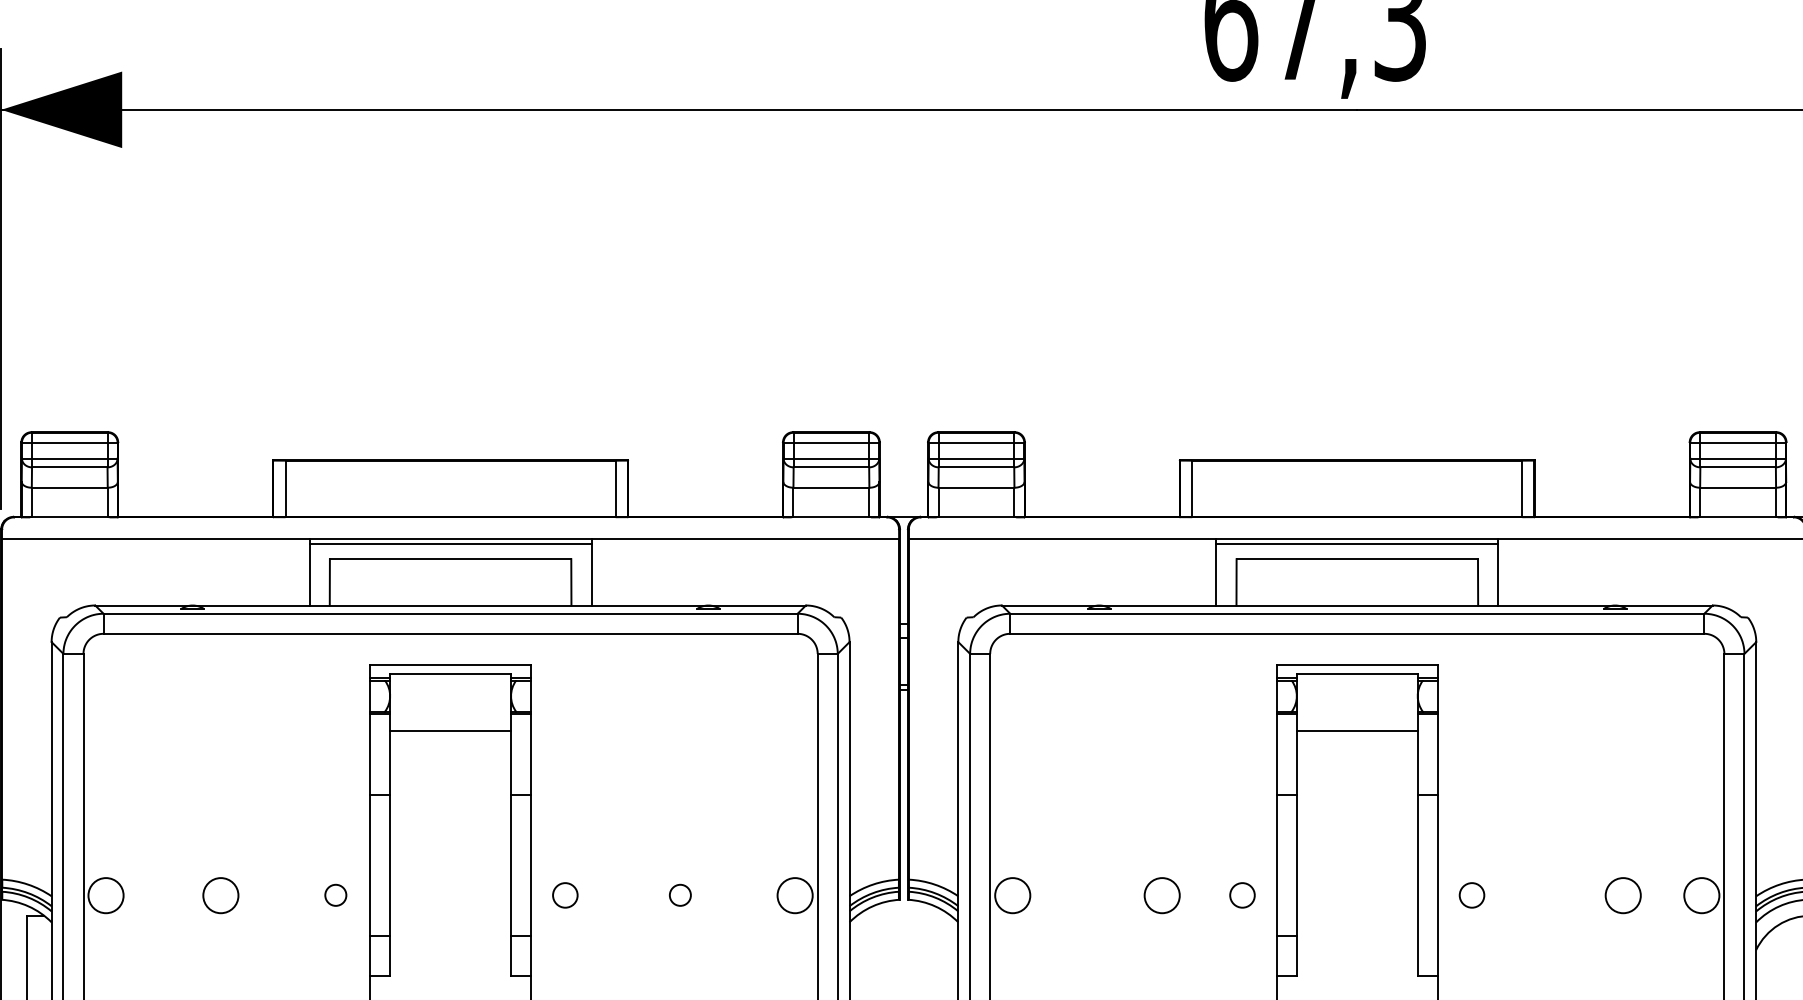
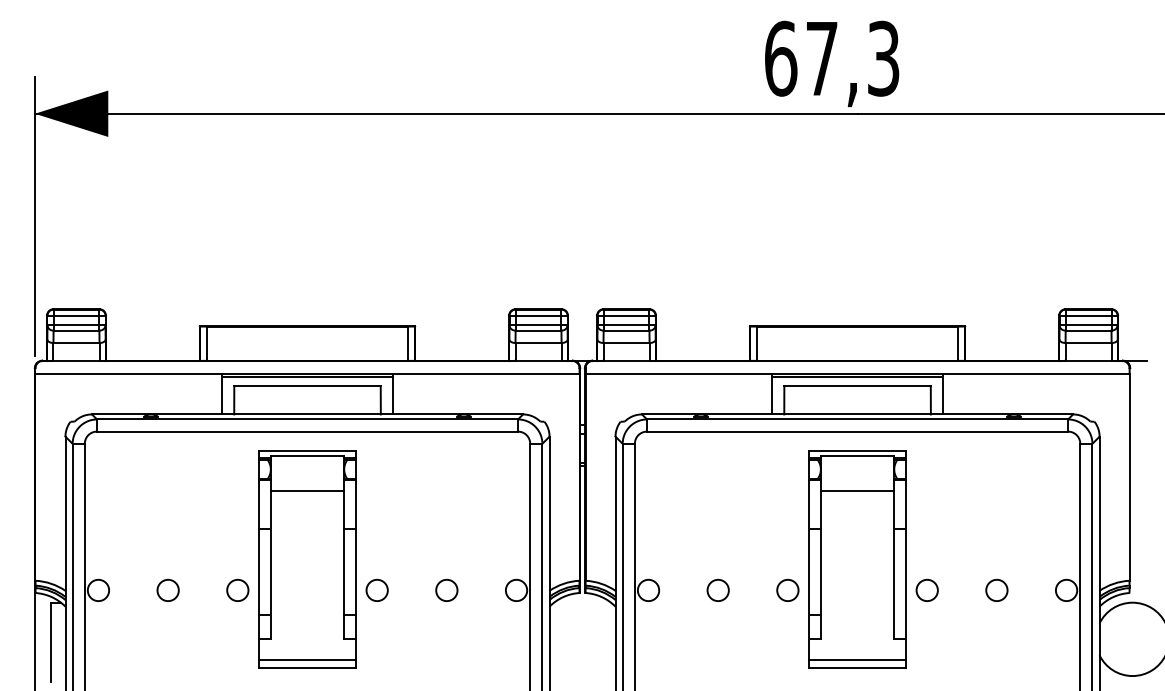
circle: (335, 894) -> (237, 589), size x1.67
circle: (564, 894) -> (376, 589), size x1.43
circle: (679, 894) -> (446, 589), size x1.67
circle: (1161, 894) -> (717, 589), moved
circle: (1241, 894) -> (787, 589), size x1.43
circle: (1470, 894) -> (926, 589), size x1.43
circle: (1622, 894) -> (996, 589), moved

